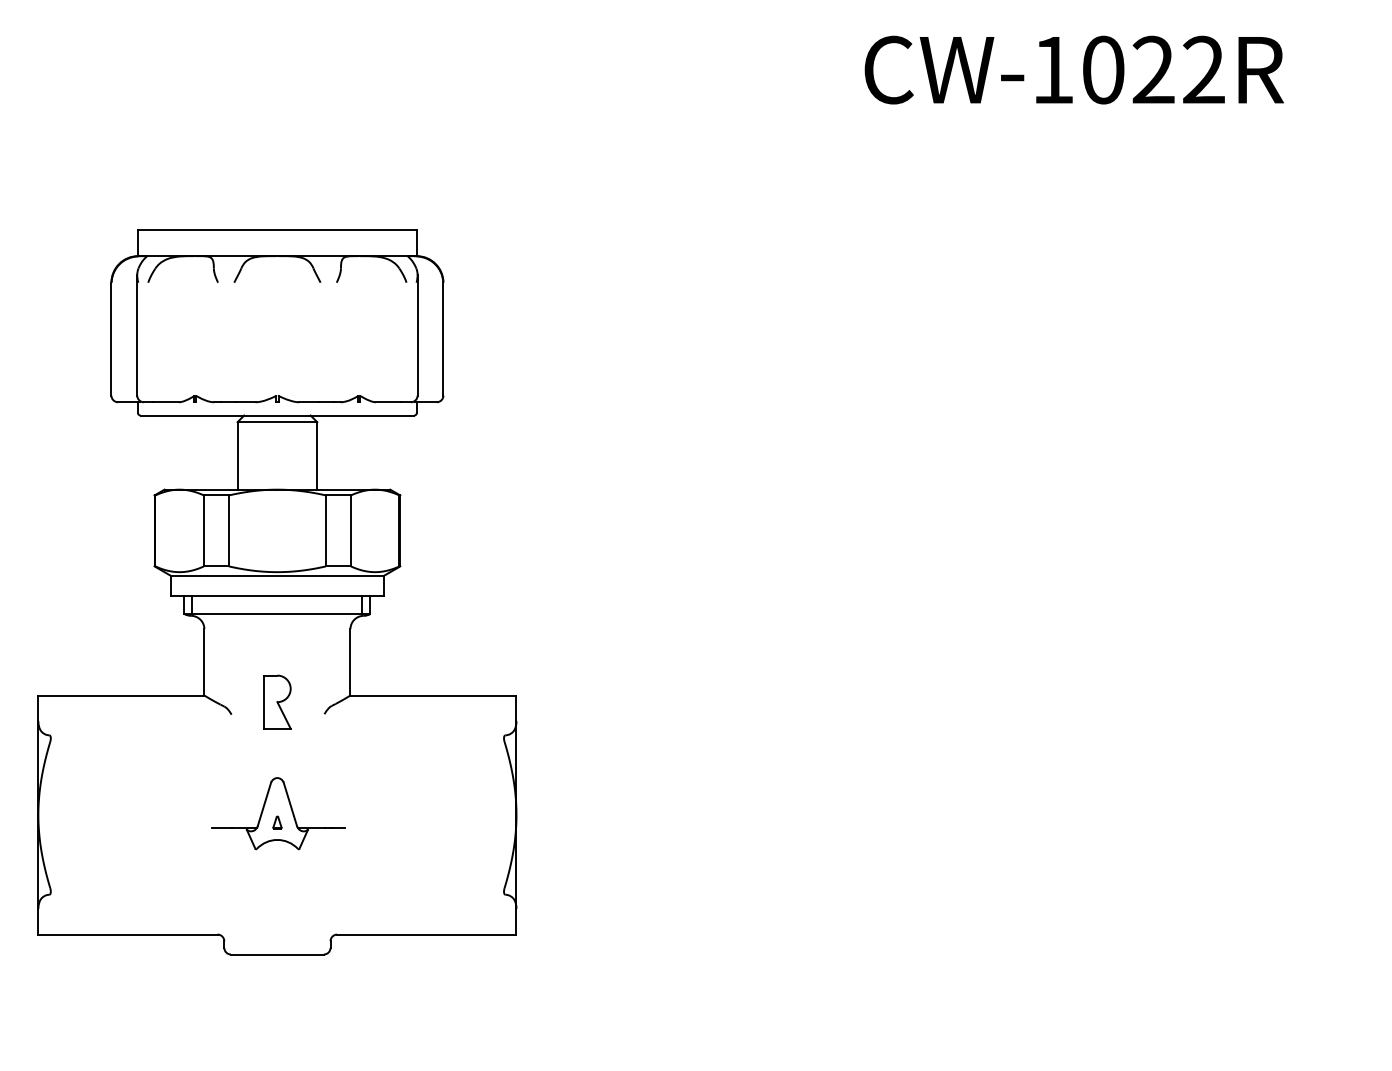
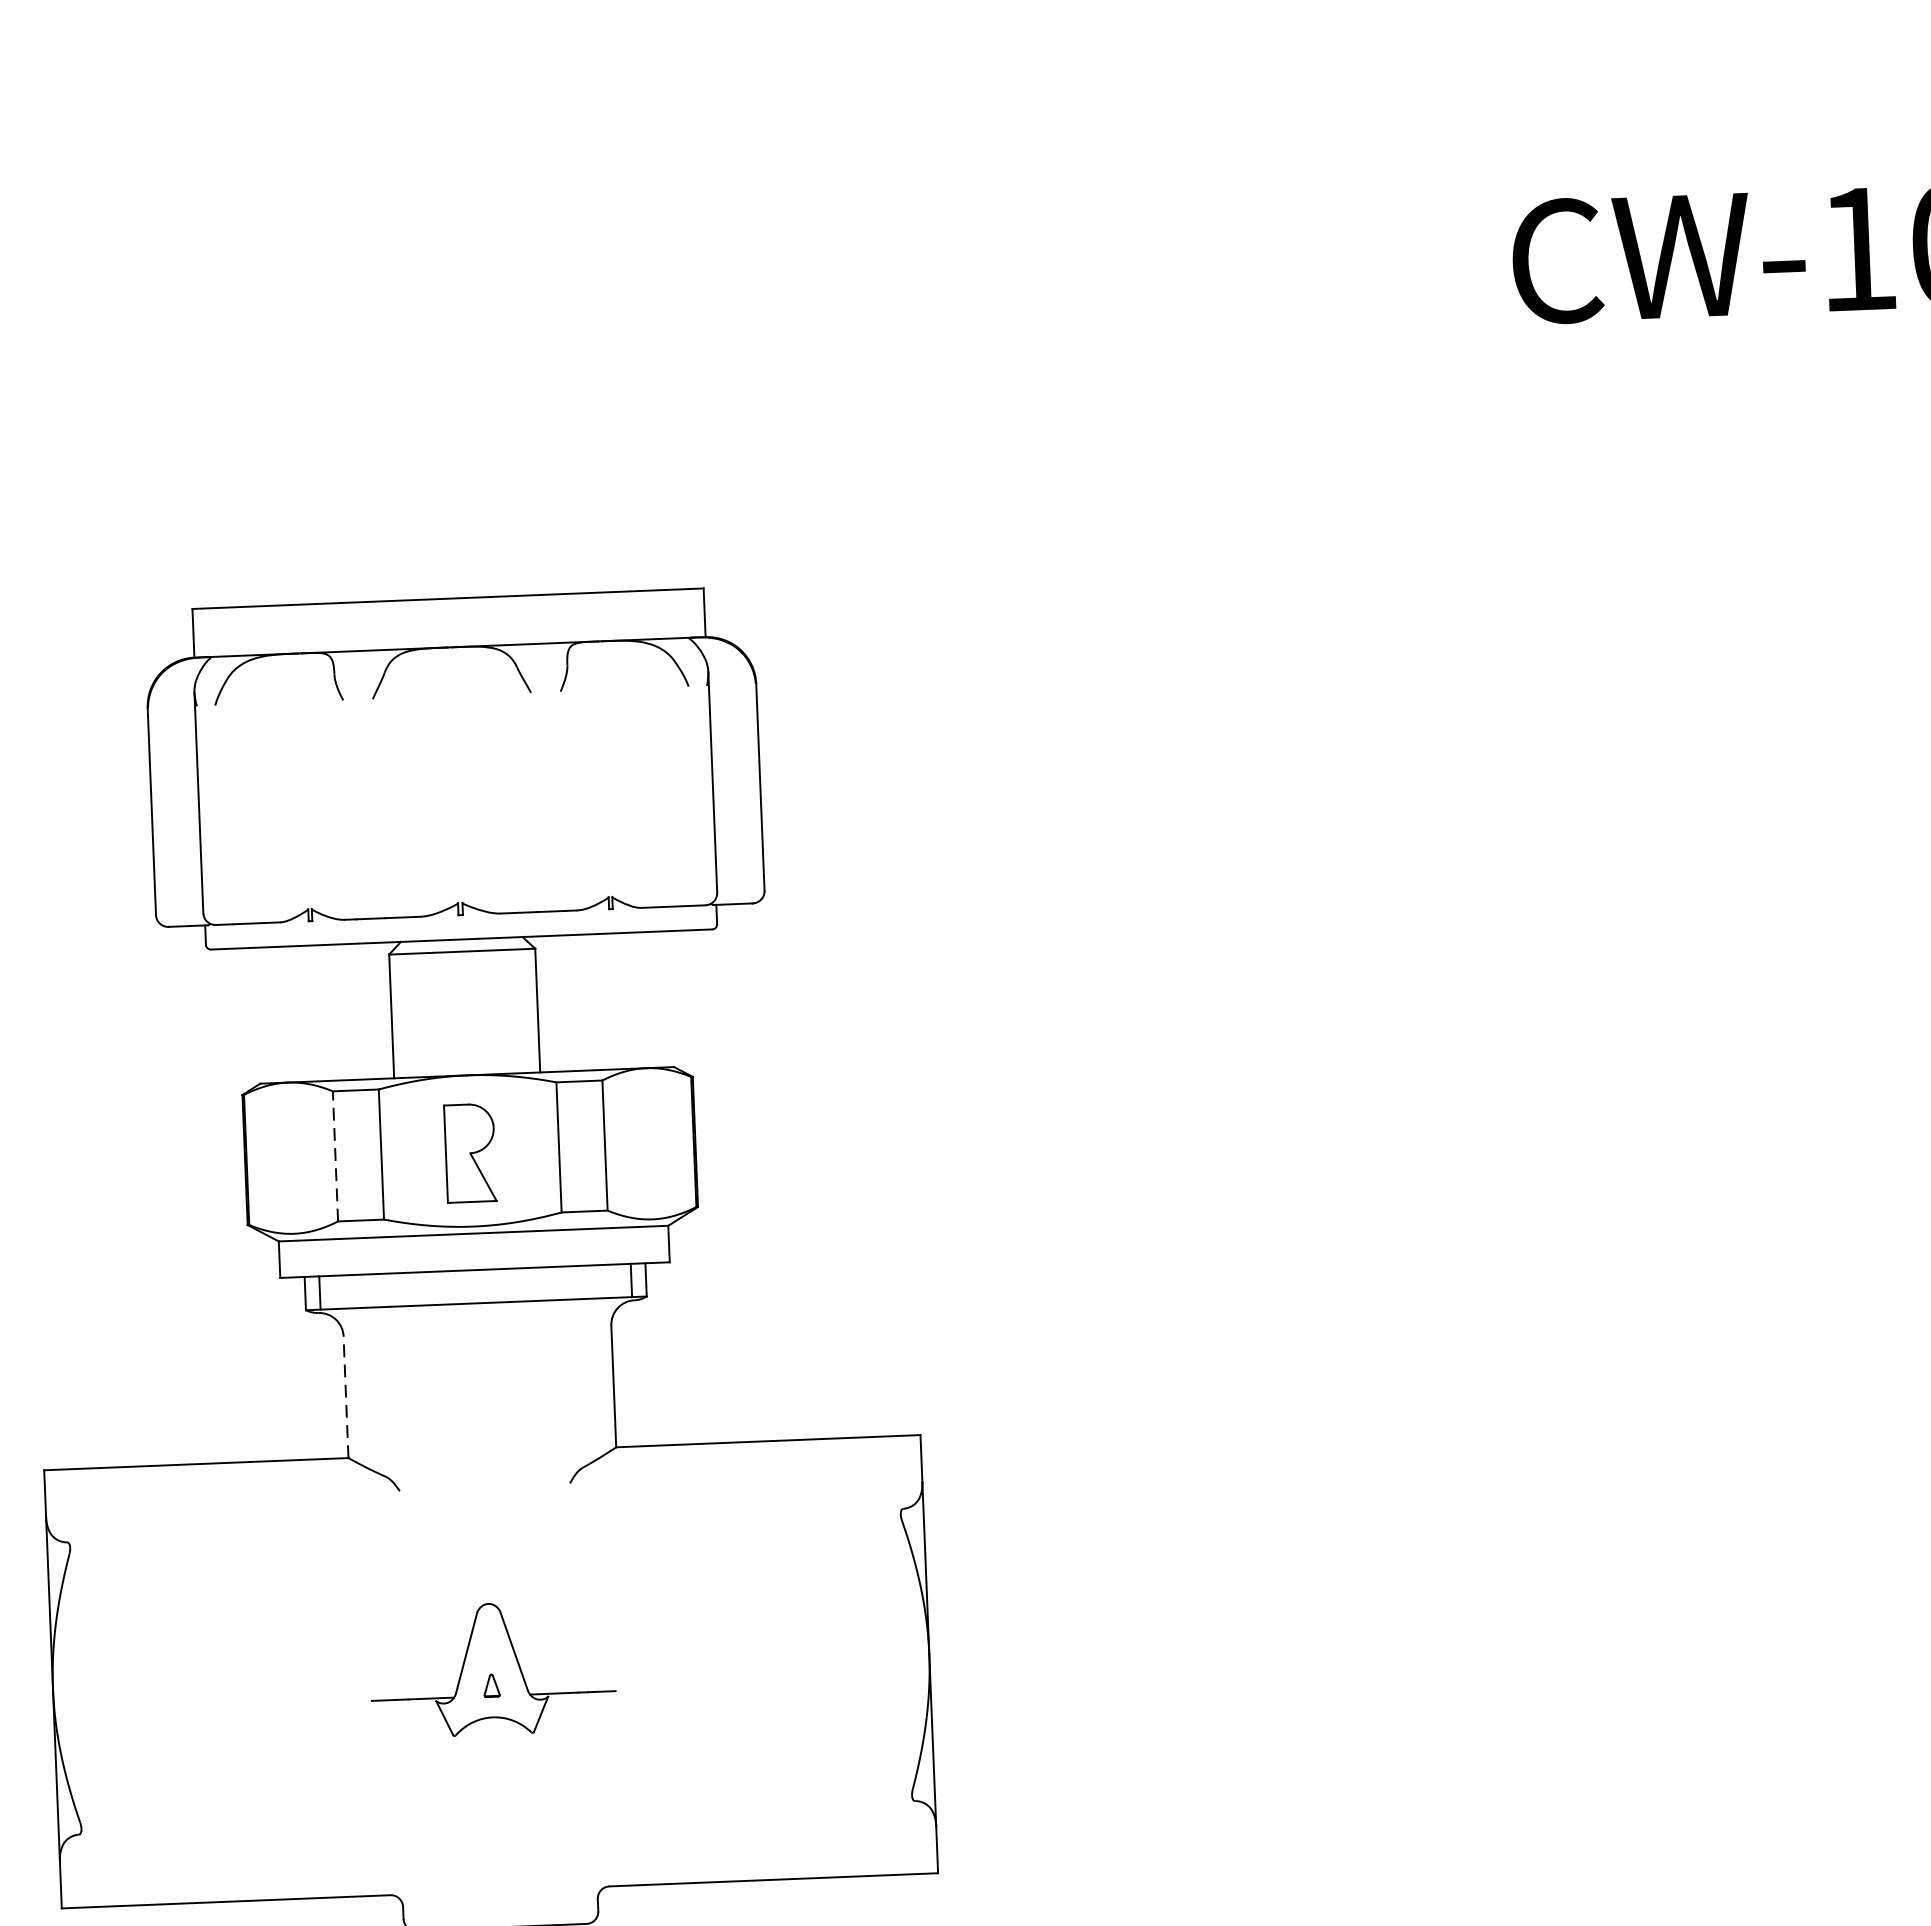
line: (203, 530) -> (334, 1155), solid -> dashed
line: (204, 661) -> (346, 1395), solid -> dashed
part: (277, 701) -> (470, 1152), moved

